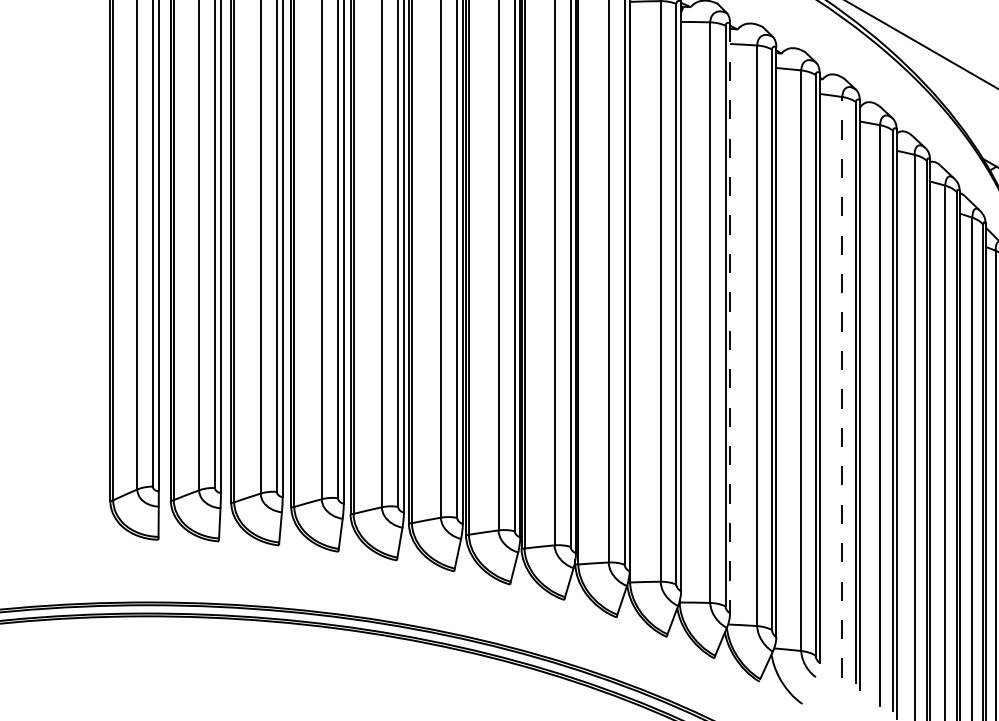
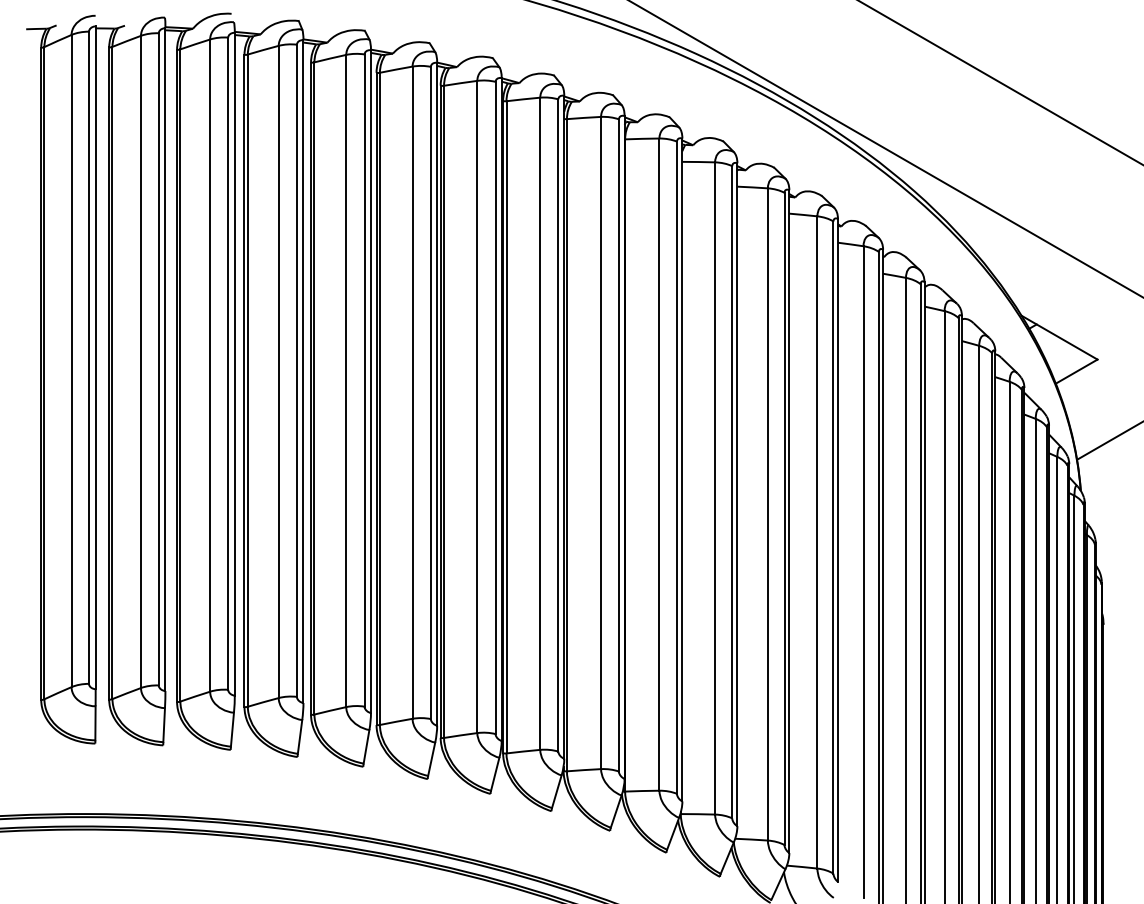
line: (730, 318) -> (737, 495), dashed -> solid
line: (842, 386) -> (863, 571), dashed -> solid

